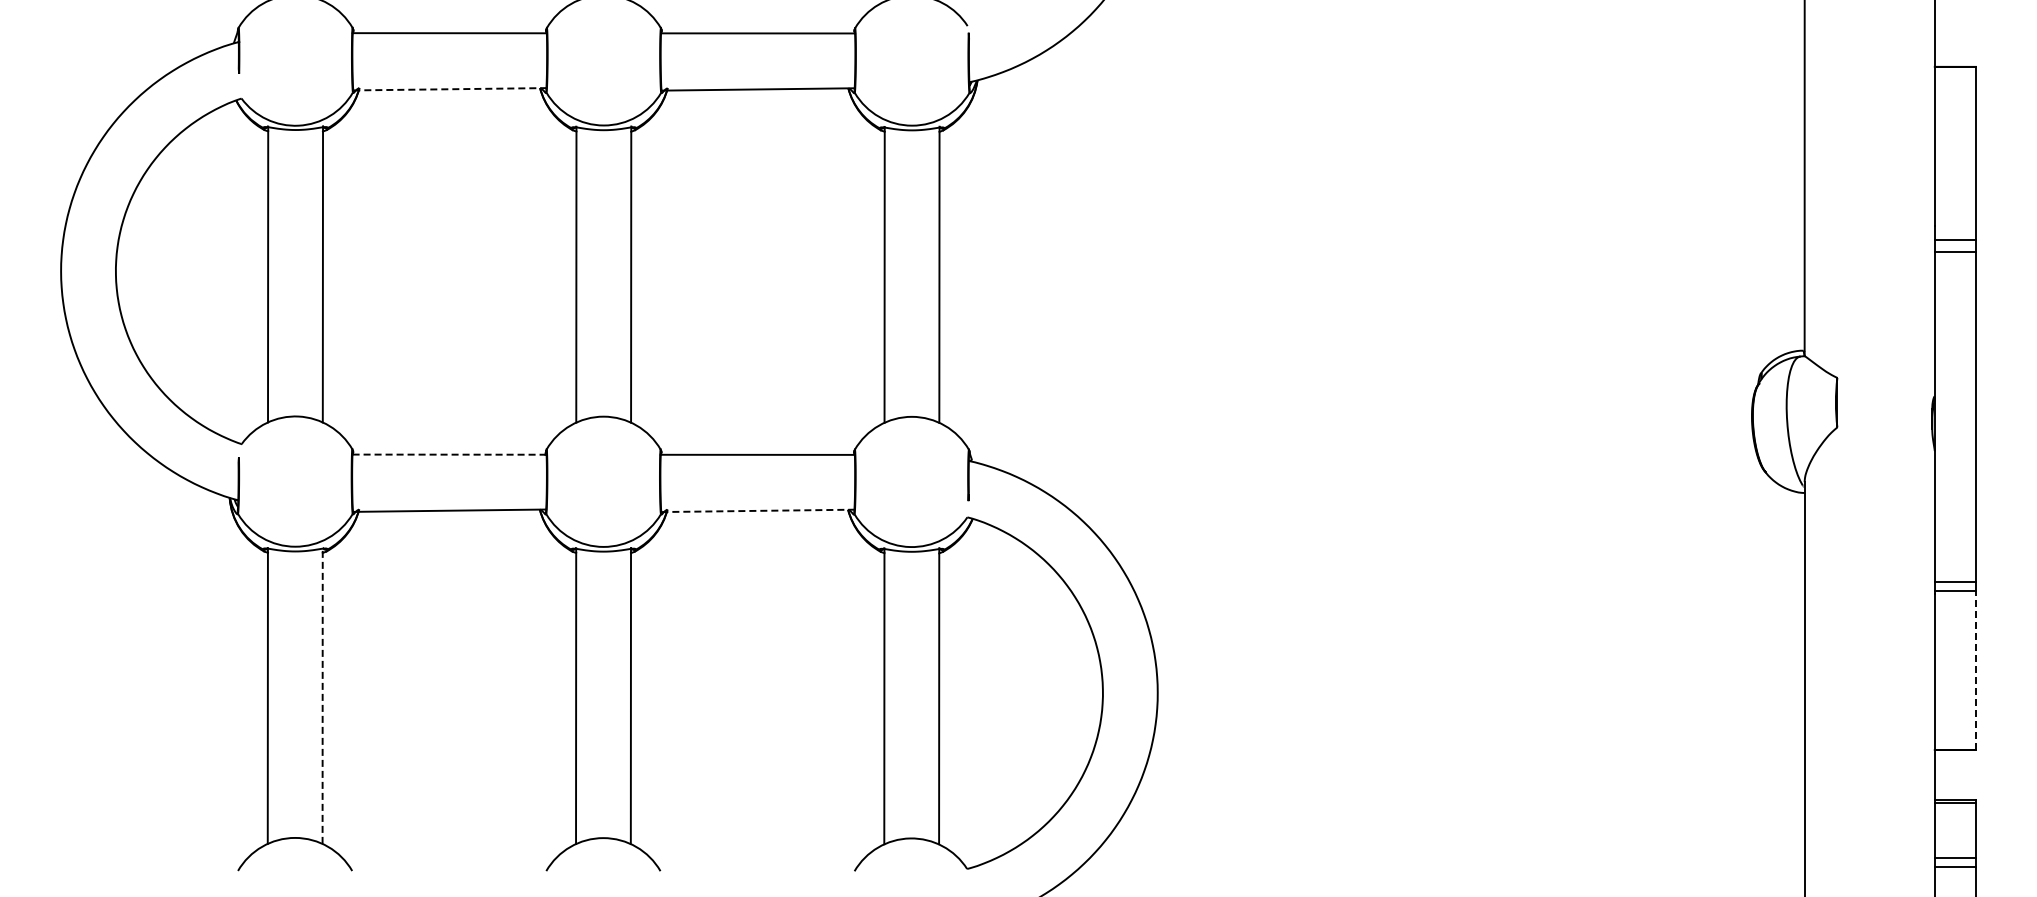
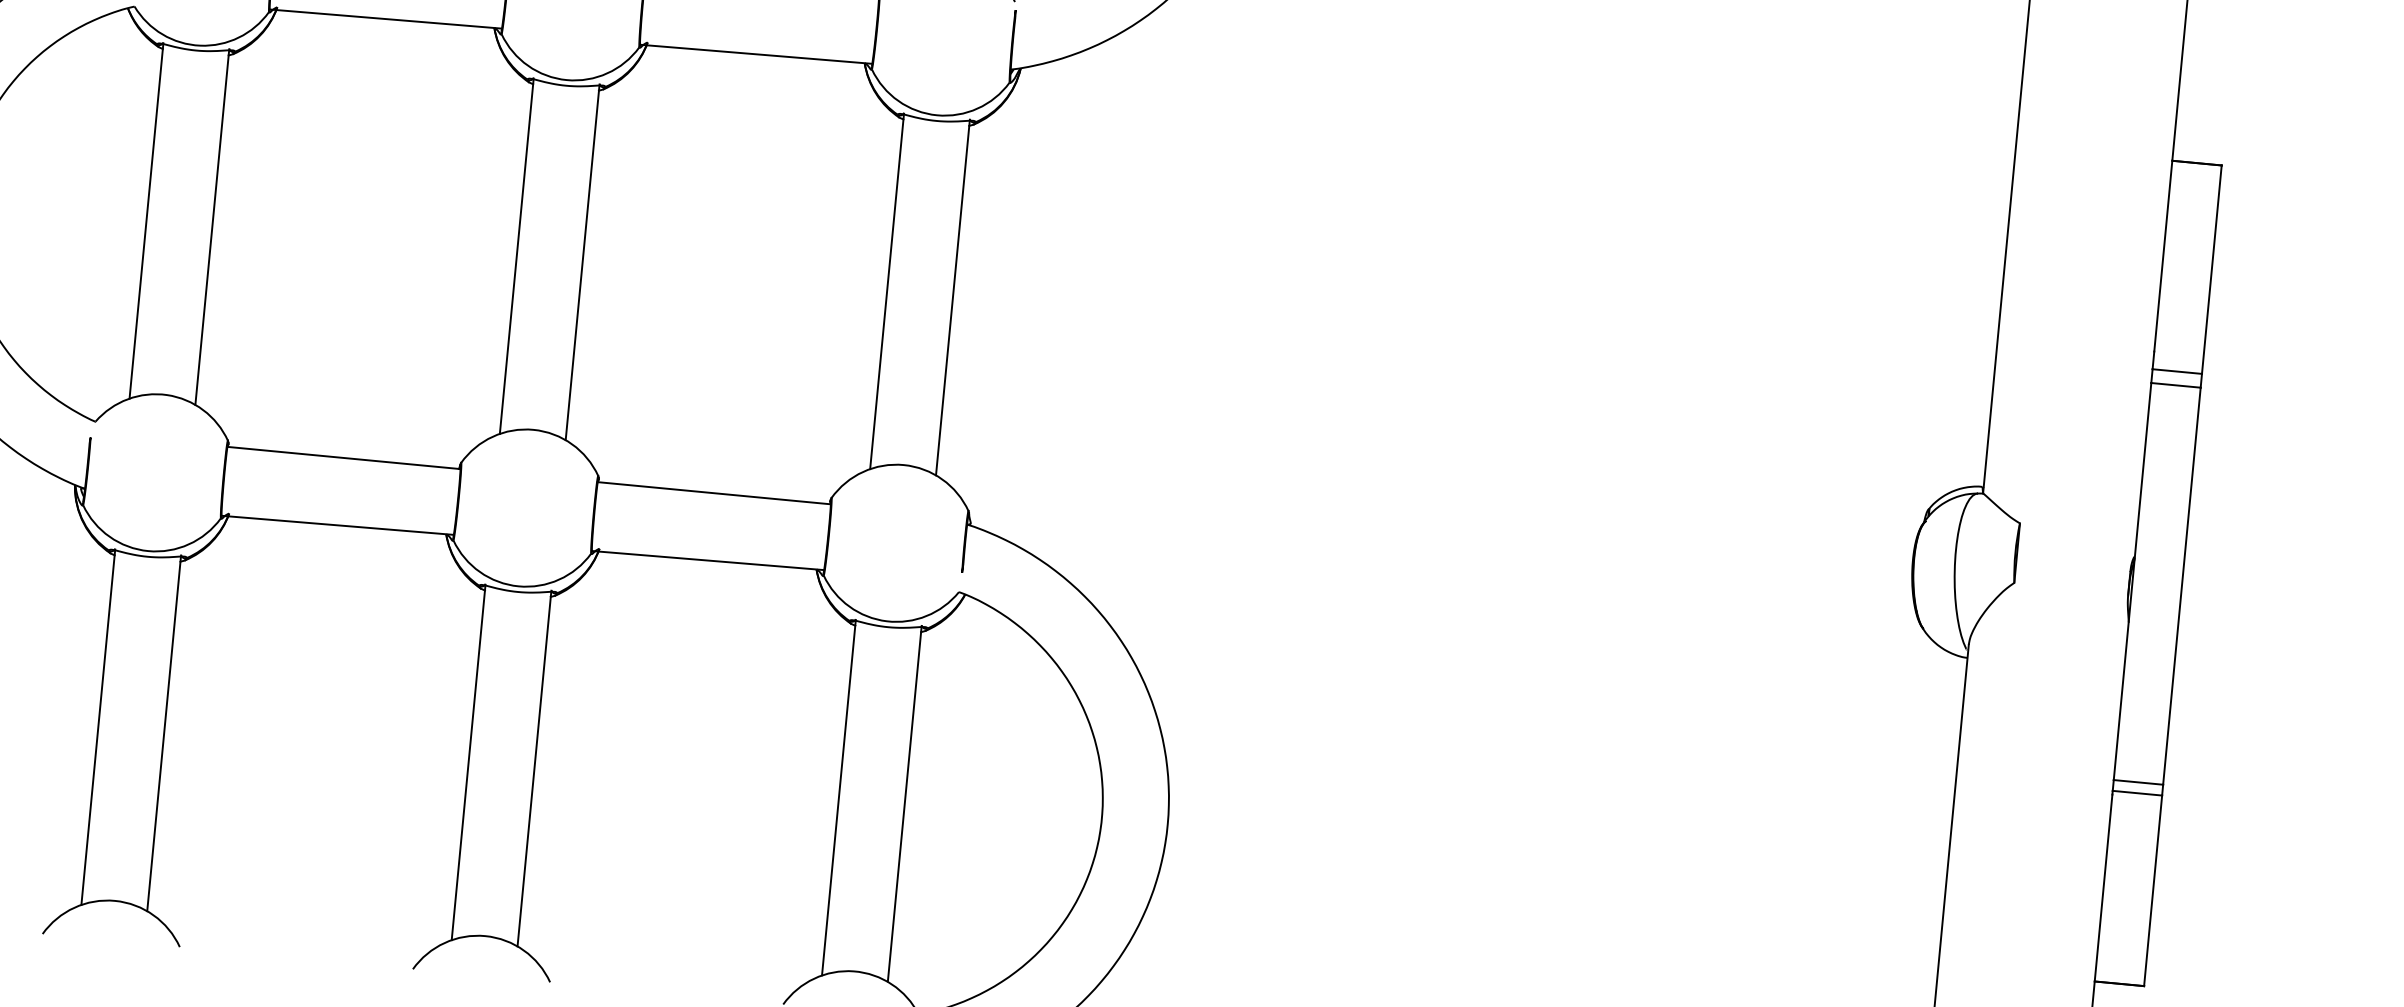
line: (449, 89) -> (385, 19), dashed -> solid
line: (449, 454) -> (343, 457), dashed -> solid
line: (757, 510) -> (707, 560), dashed -> solid
line: (1975, 670) -> (2152, 890), dashed -> solid
line: (322, 695) -> (164, 732), dashed -> solid

